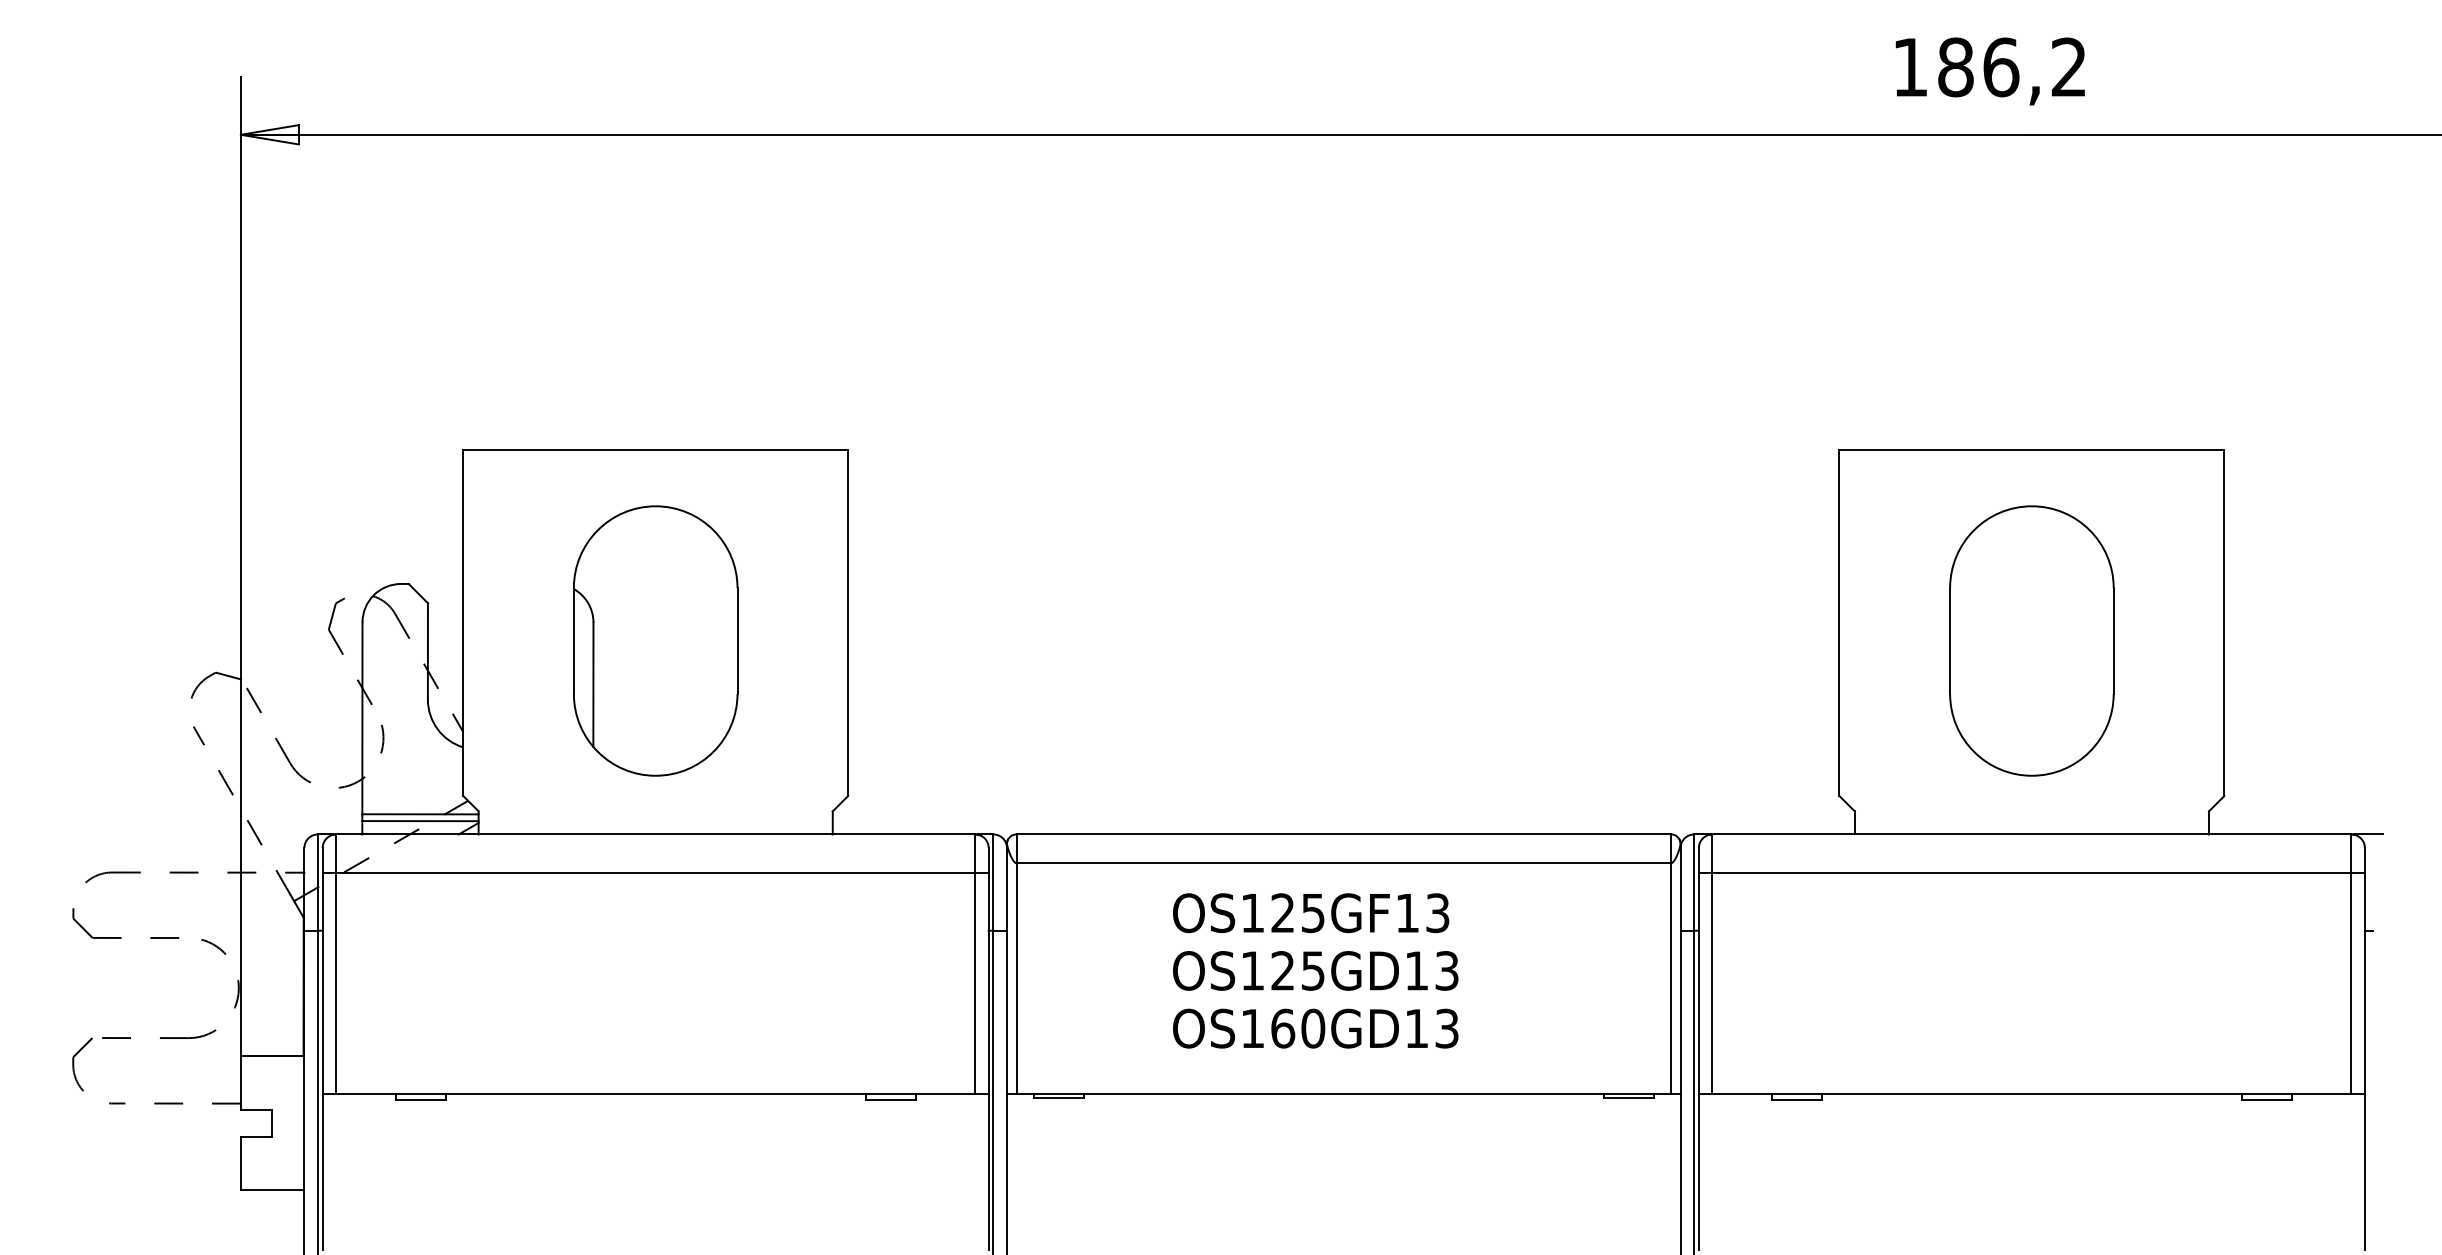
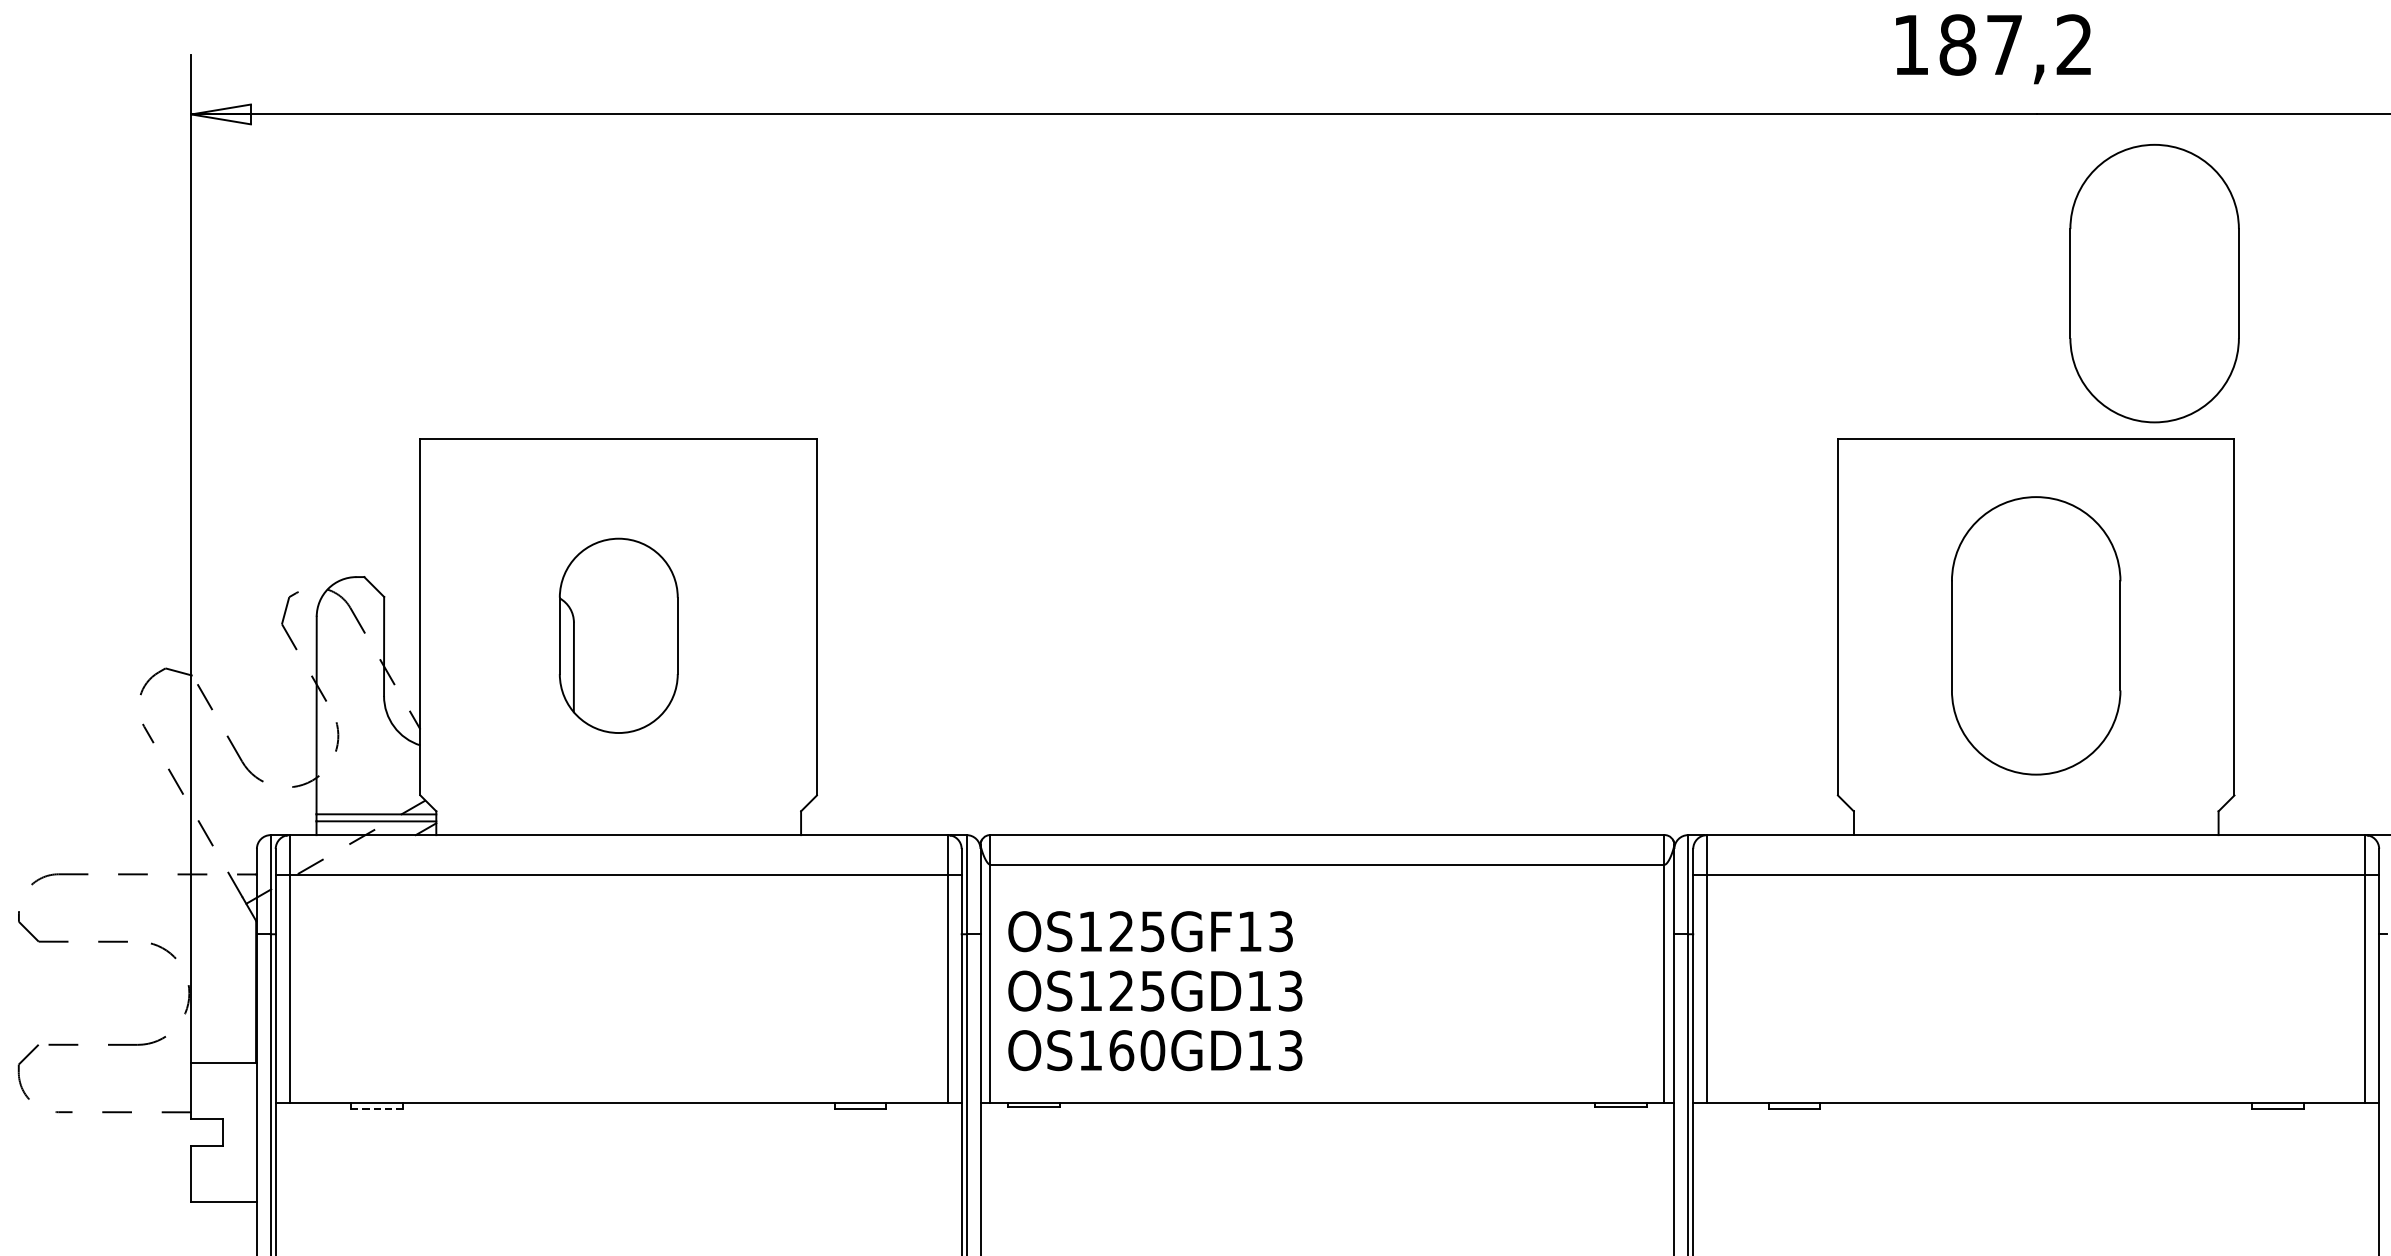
text: (2001, 67) -> (2004, 45), 186,2 -> 187,2
part: (2146, 298) -> (2154, 283), added
part: (655, 640) -> (618, 635), size x0.7
text: (1315, 970) -> (1155, 990), moved
line: (421, 1100) -> (377, 1109), solid -> dashed

